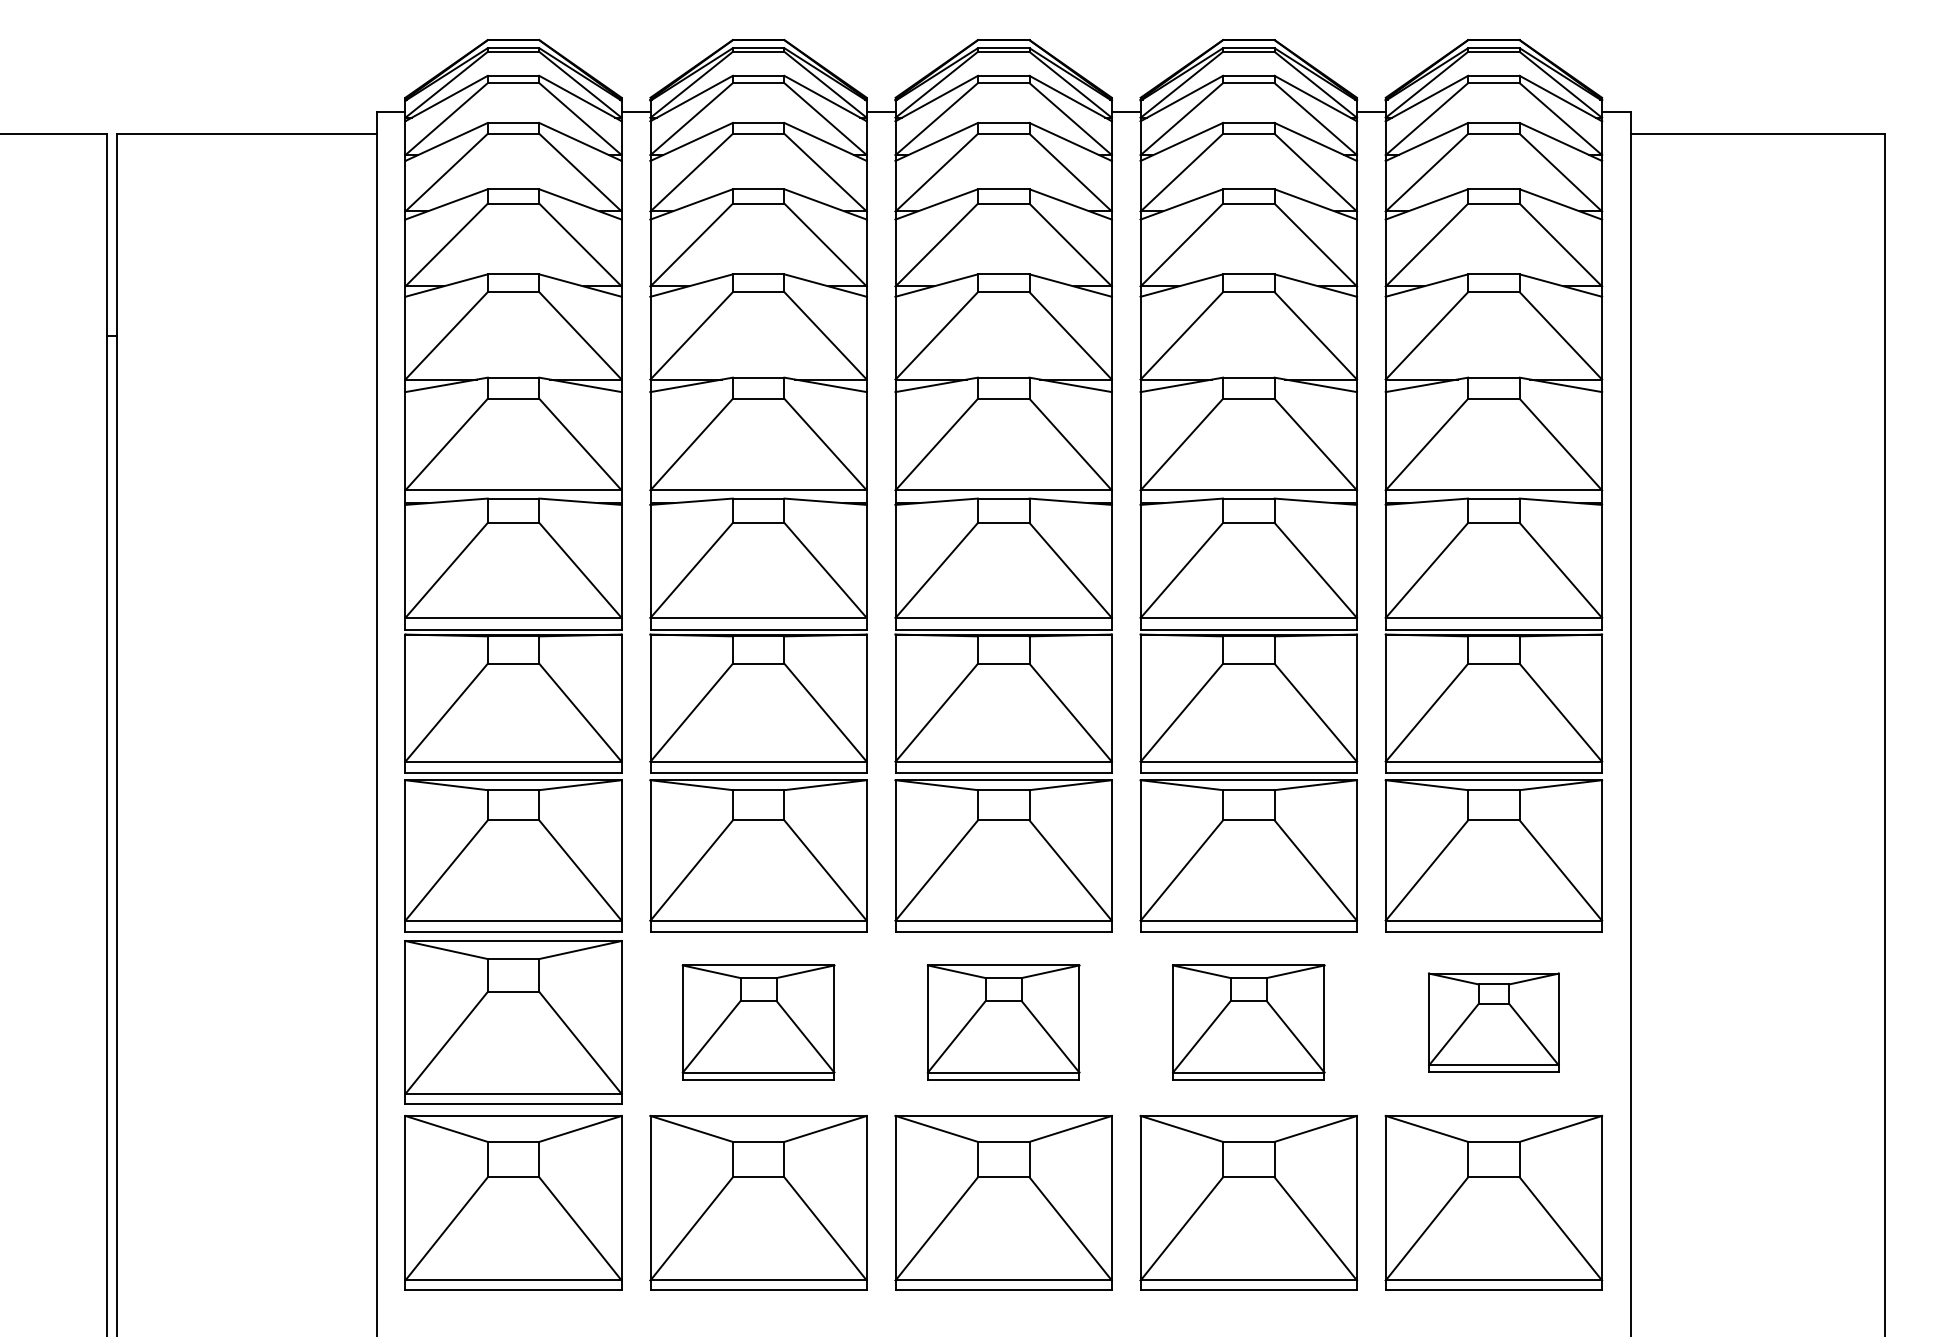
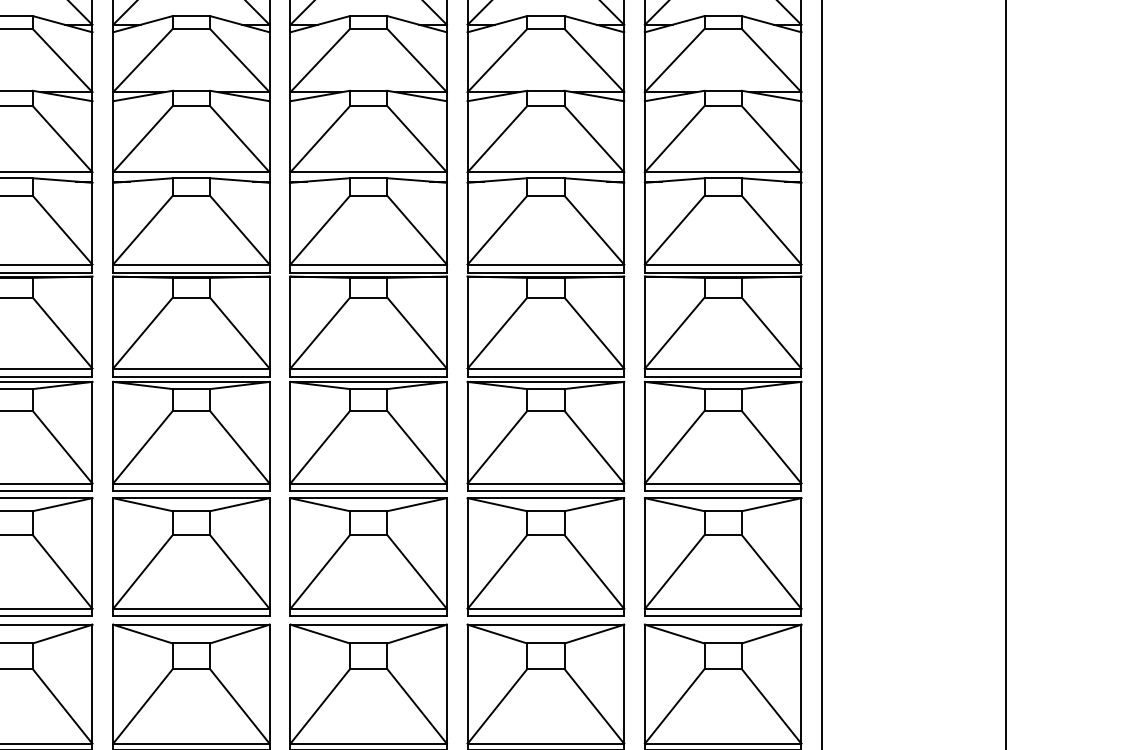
part: (758, 1022) -> (191, 557), size x1.43
part: (1003, 1022) -> (368, 557), size x1.43
part: (1248, 1022) -> (545, 557), size x1.43
part: (1493, 1022) -> (722, 557), size x1.67

